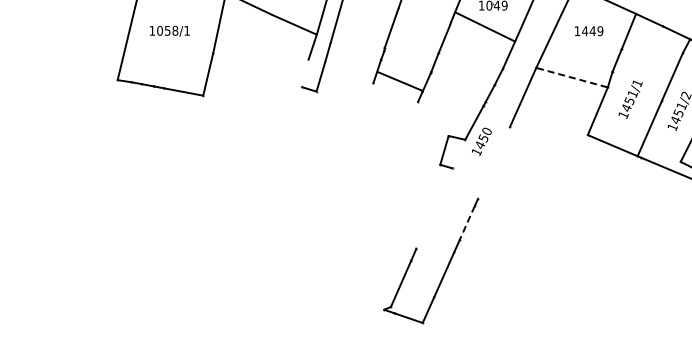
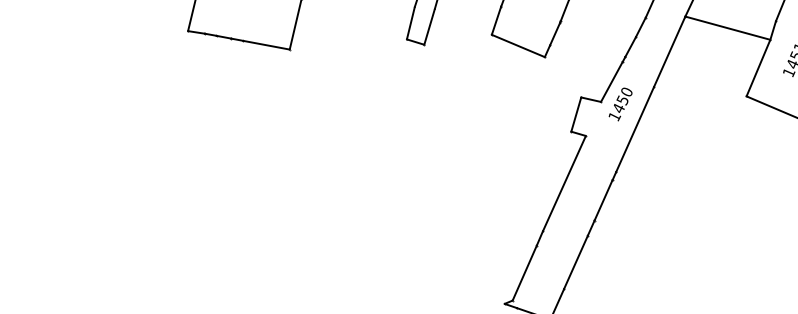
line: (305, 73) -> (411, 23), added
line: (572, 77) -> (728, 27), dashed -> solid
line: (400, 81) -> (518, 45), moved
line: (493, 162) -> (634, 128), added
line: (434, 208) -> (564, 183), added
line: (467, 223) -> (603, 201), dashed -> solid

